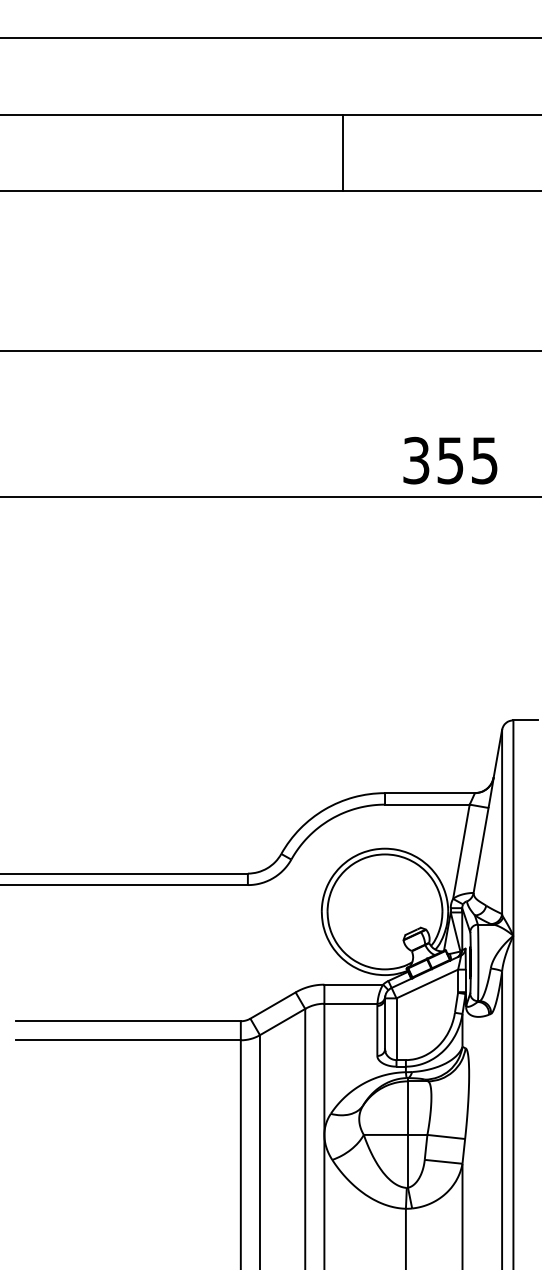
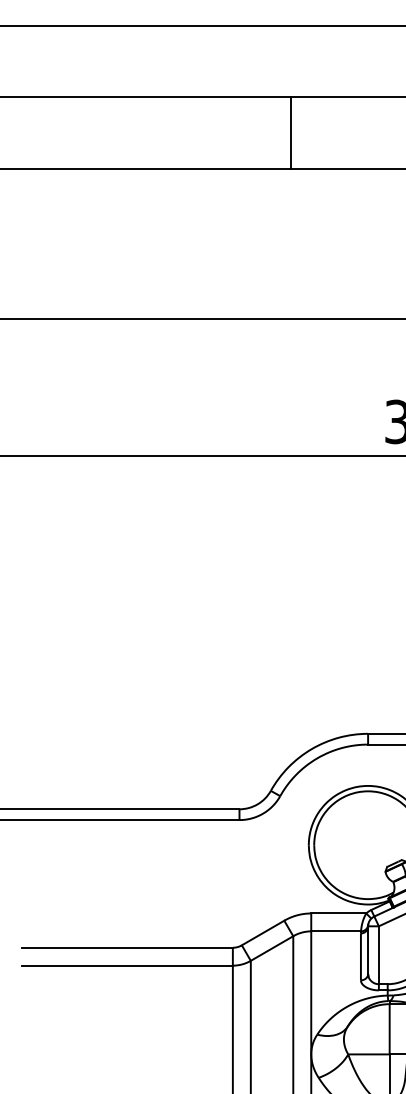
line: (343, 152) -> (291, 132), moved

